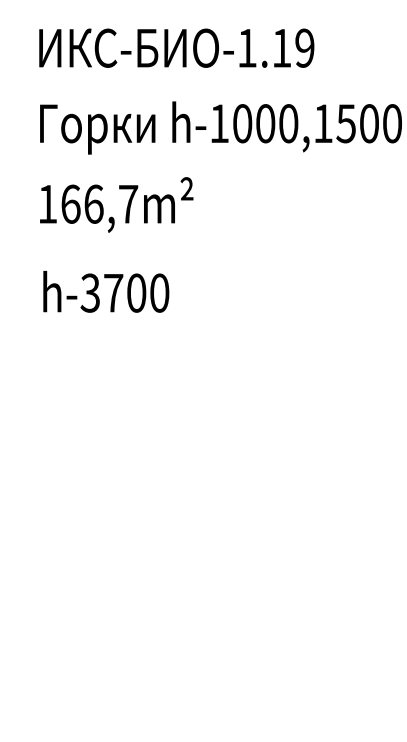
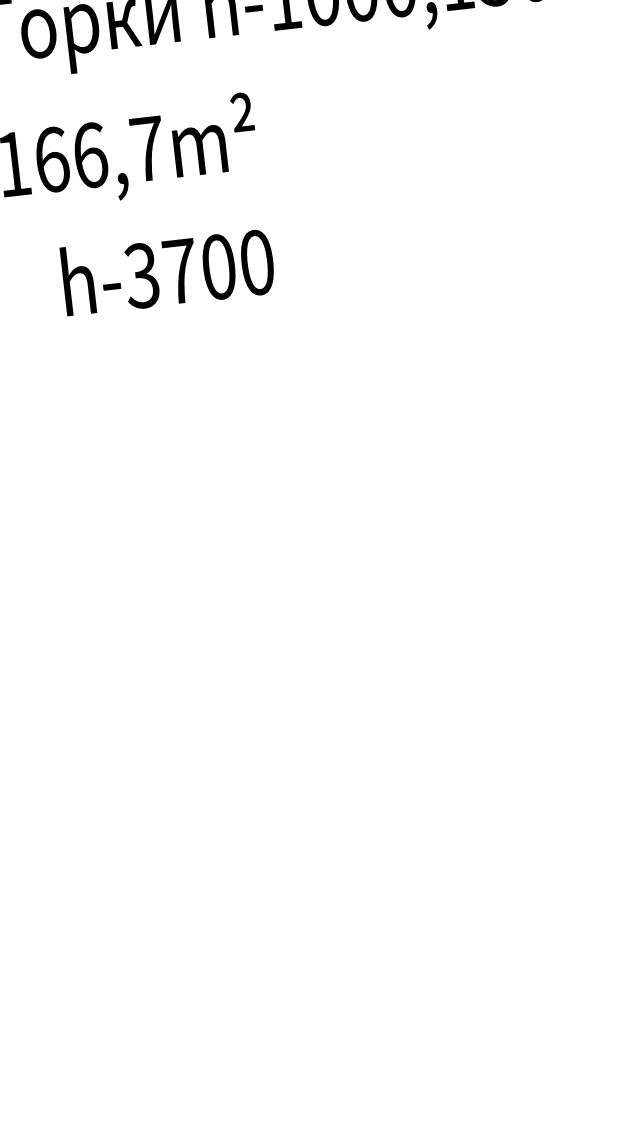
text: (106, 291) -> (168, 270), moved

